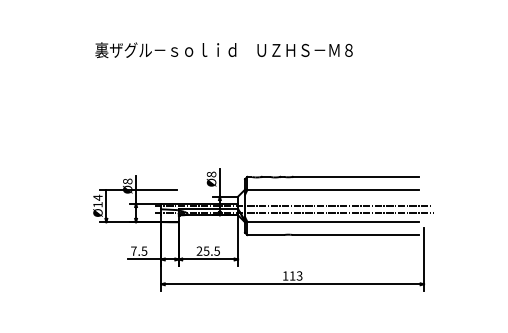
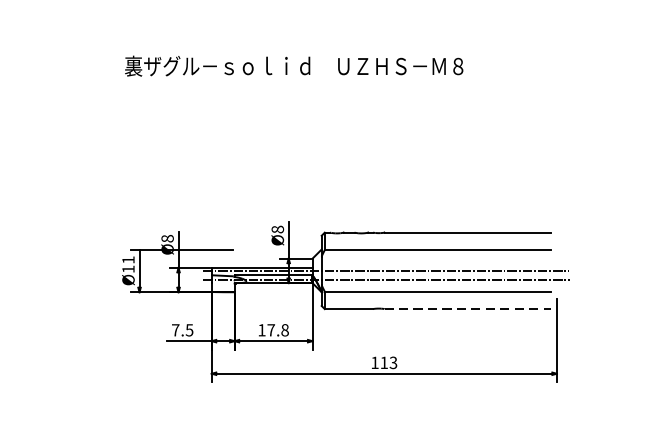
text: (97, 197) -> (127, 259), Ø14 -> Ø11
line: (356, 235) -> (468, 309), solid -> dashed
text: (208, 250) -> (273, 329), 25.5 -> 17.8

